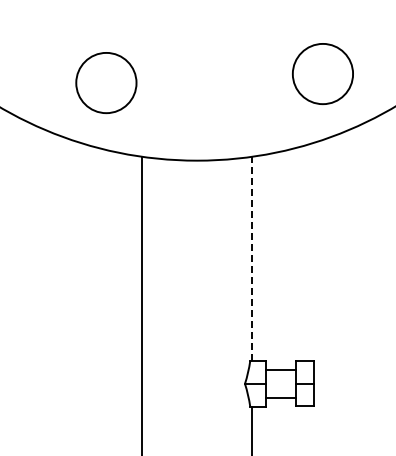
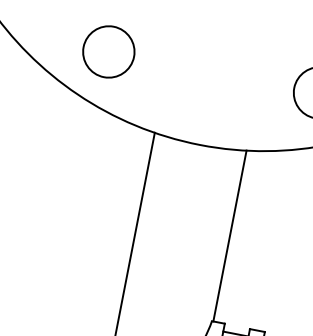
circle: (106, 83) -> (108, 52), moved
line: (251, 258) -> (229, 235), dashed -> solid

